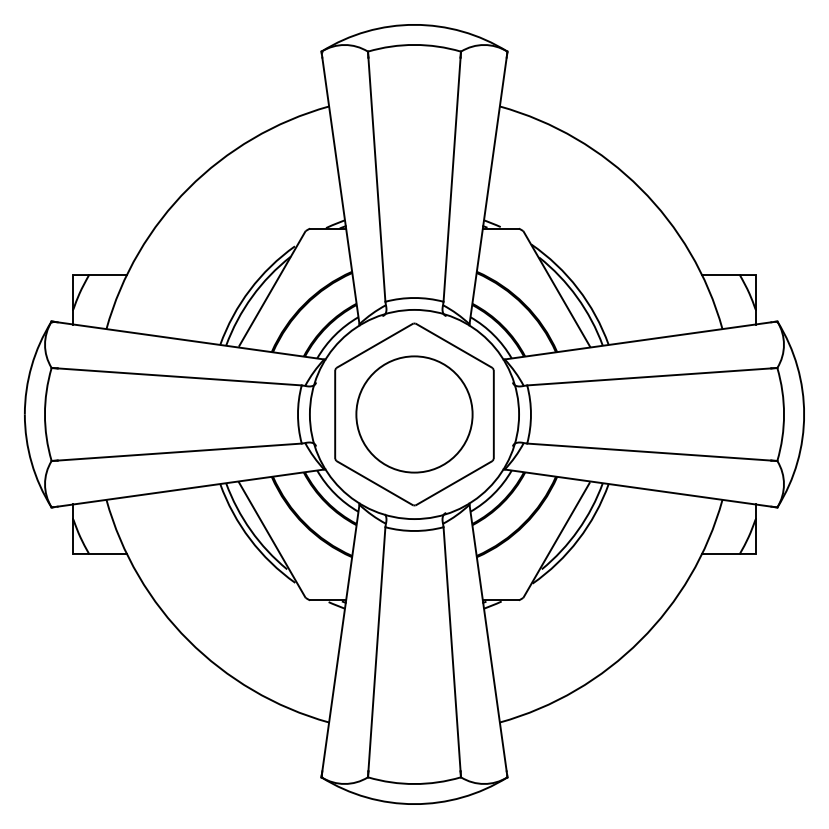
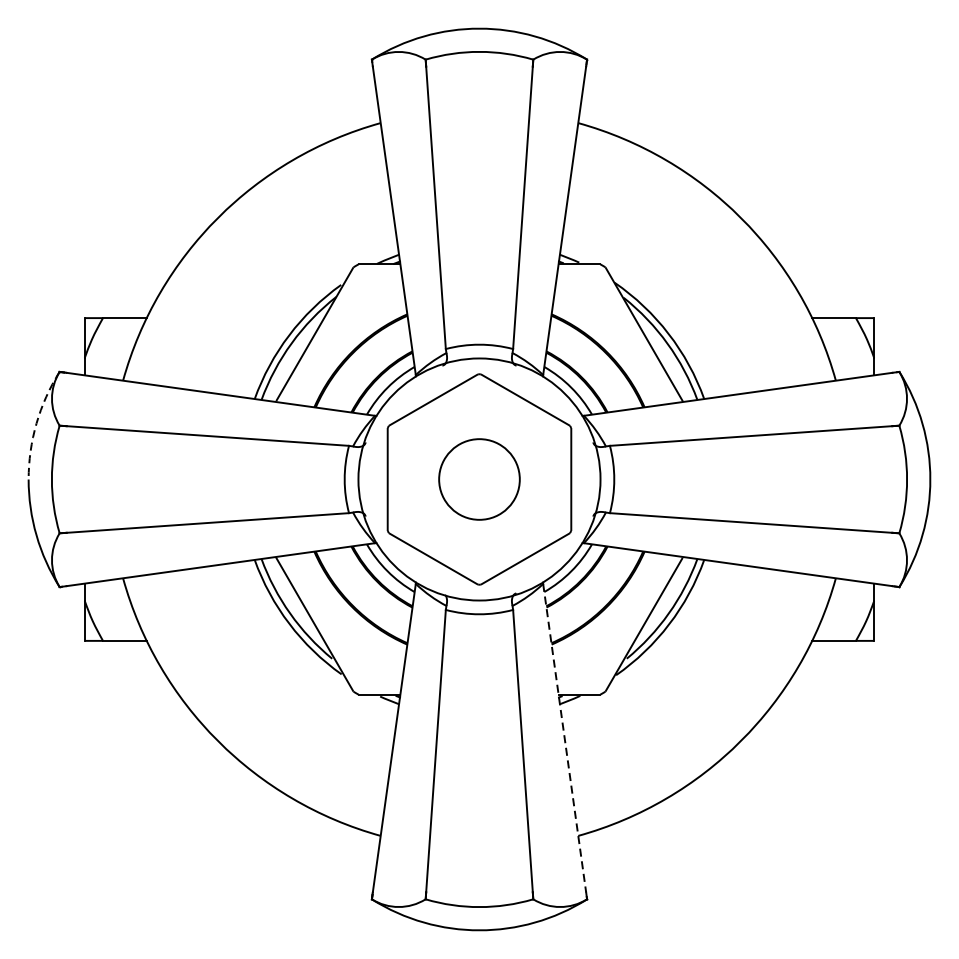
arc: (31, 366) -> (36, 423), solid -> dashed
circle: (414, 414) -> (479, 479), size x0.6
line: (488, 638) -> (565, 738), solid -> dashed

